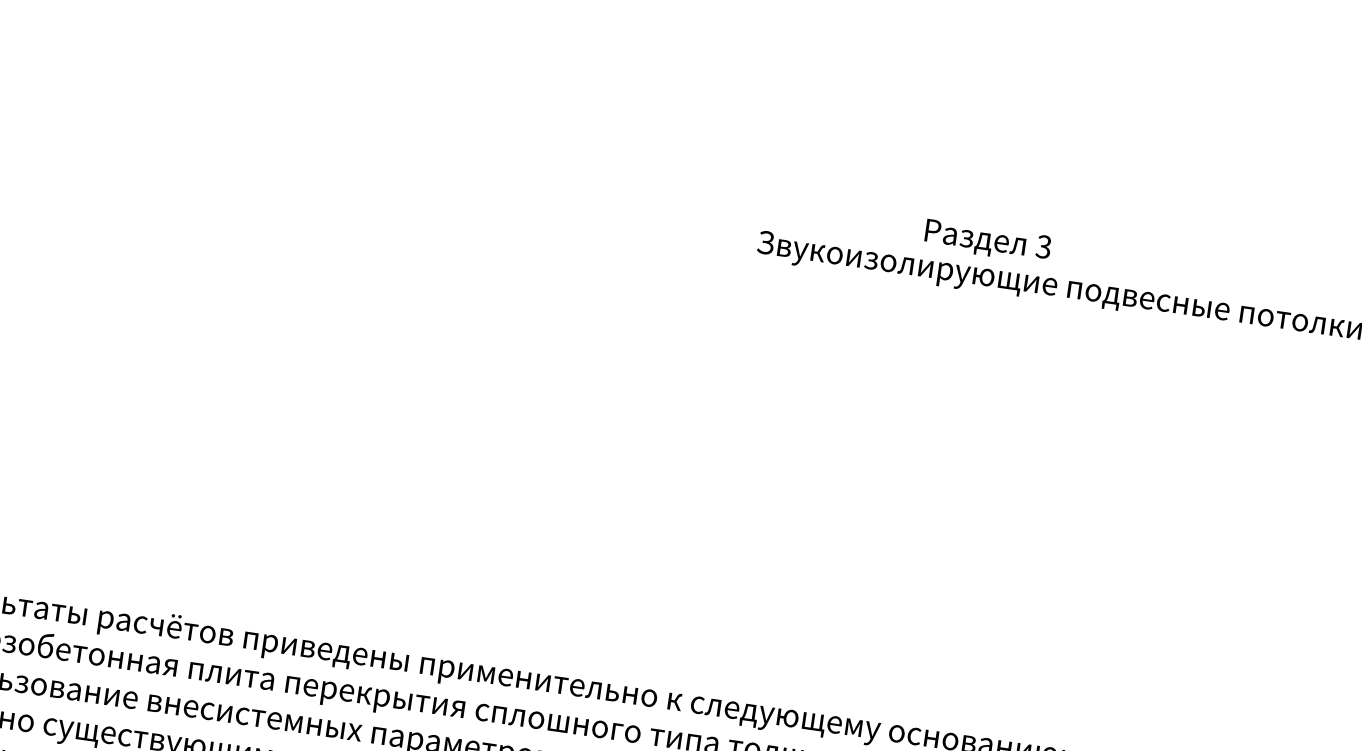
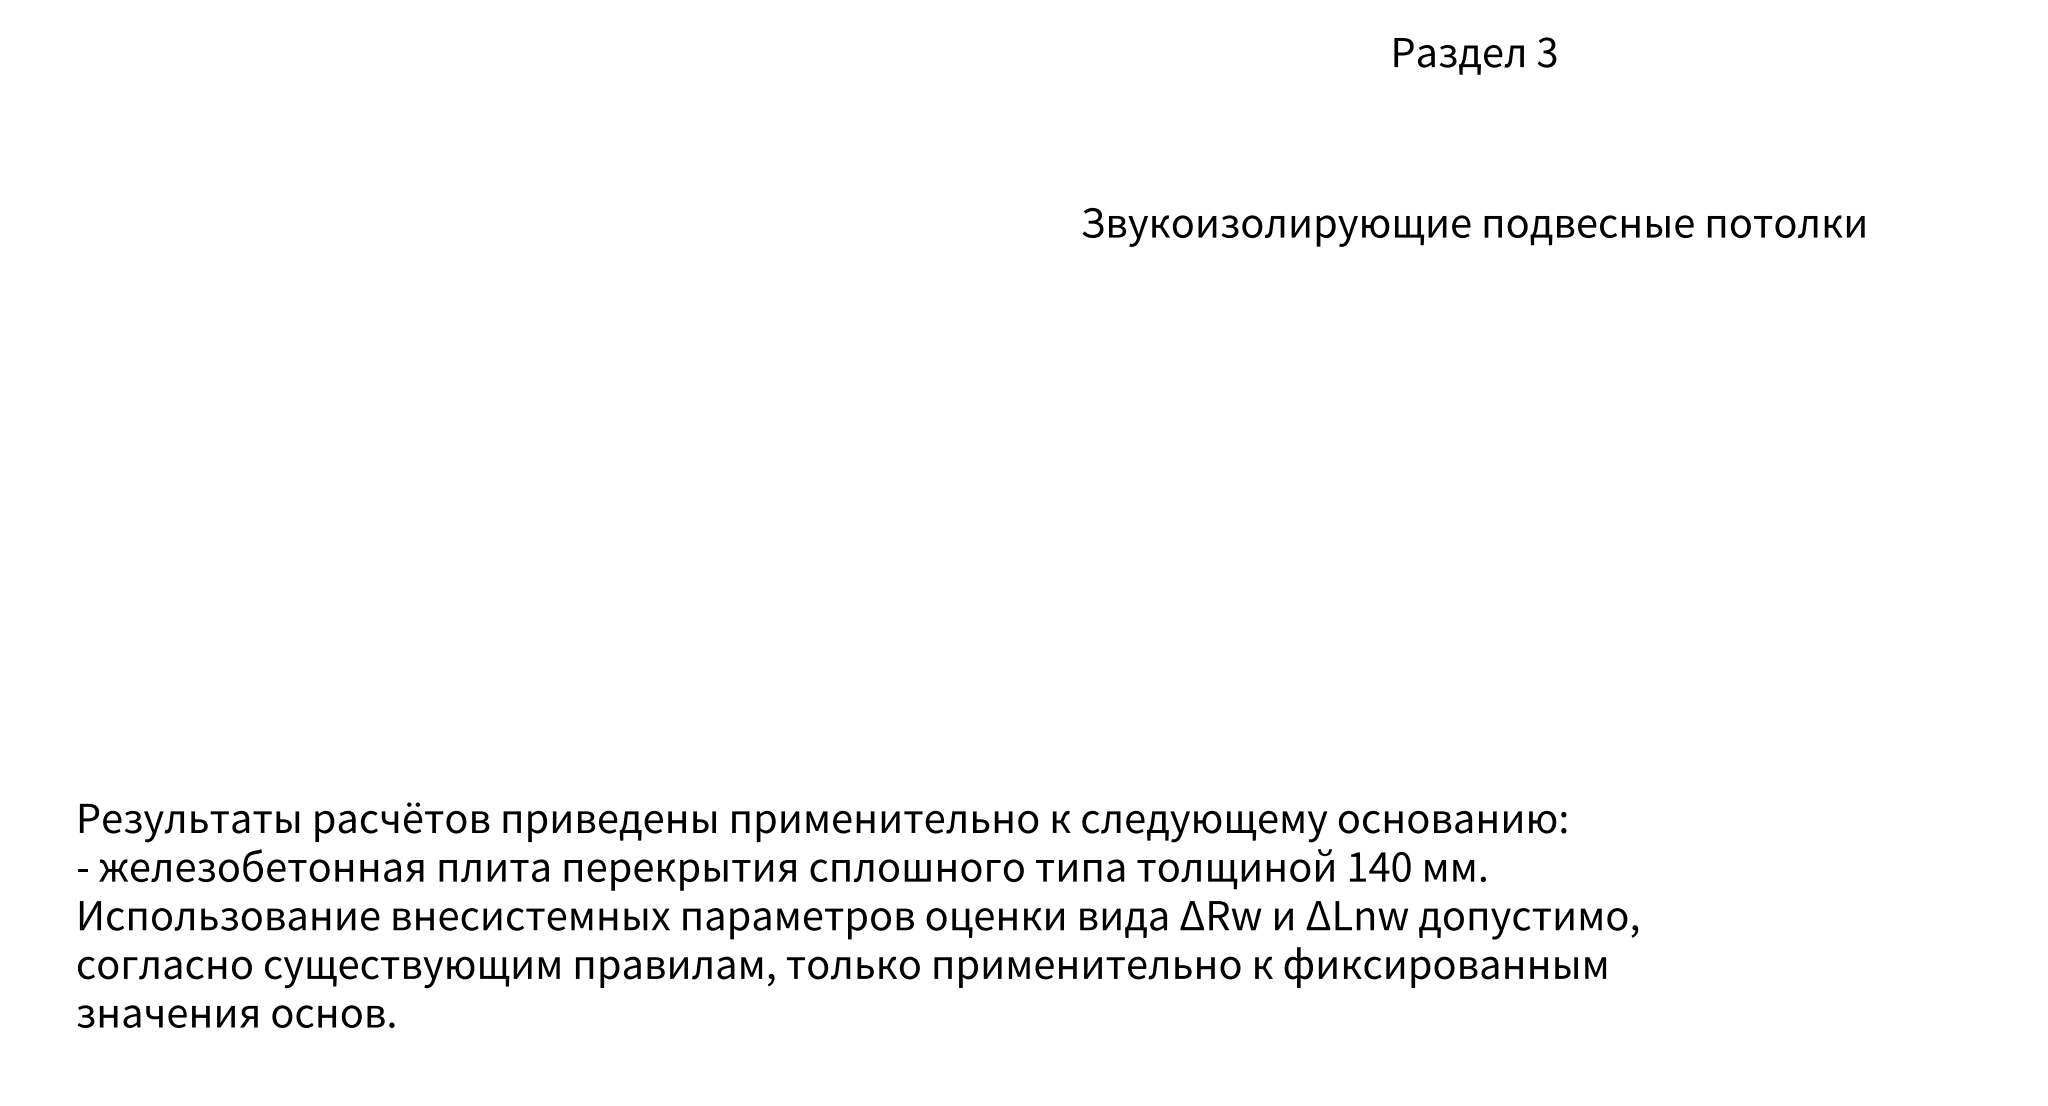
text: (988, 241) -> (1475, 55), moved

